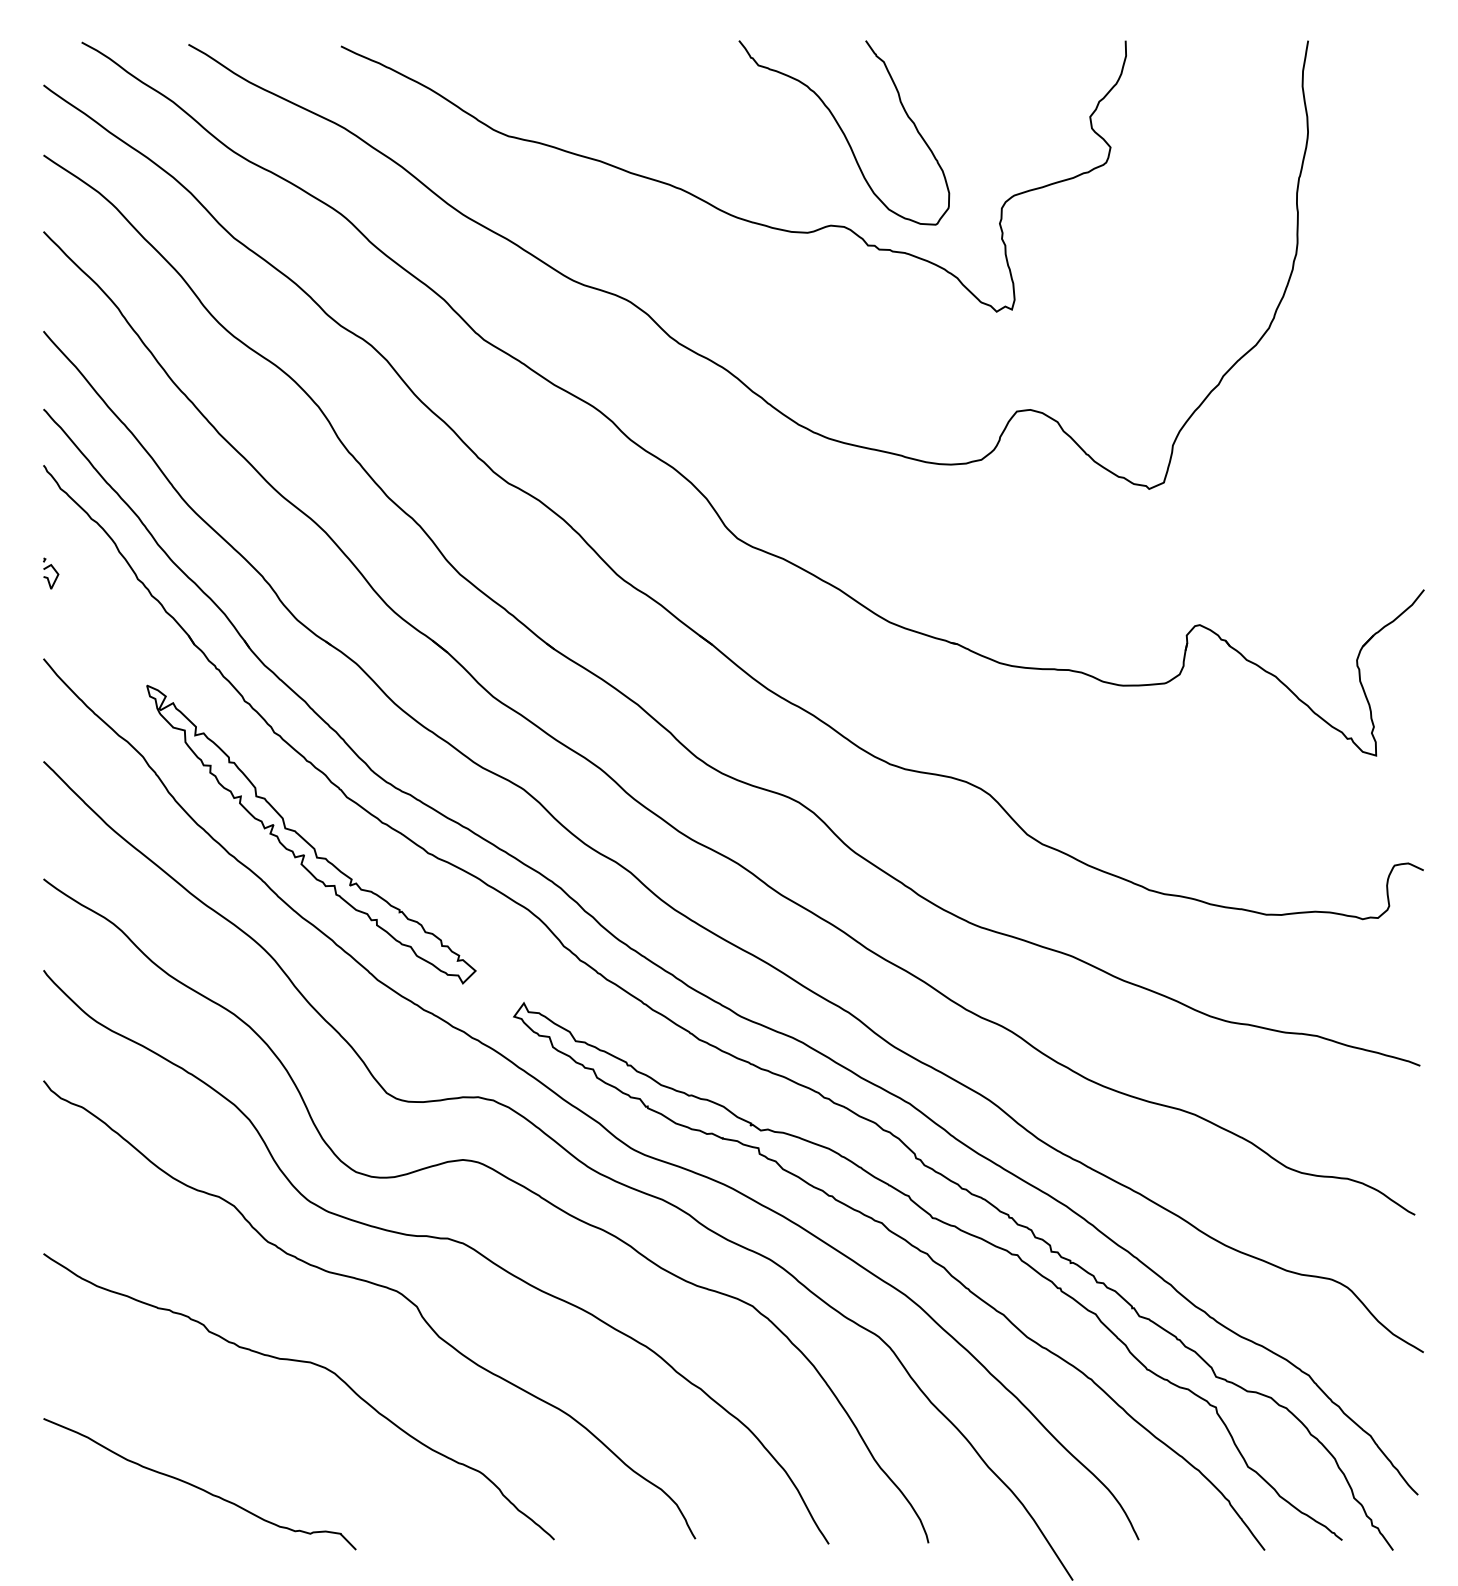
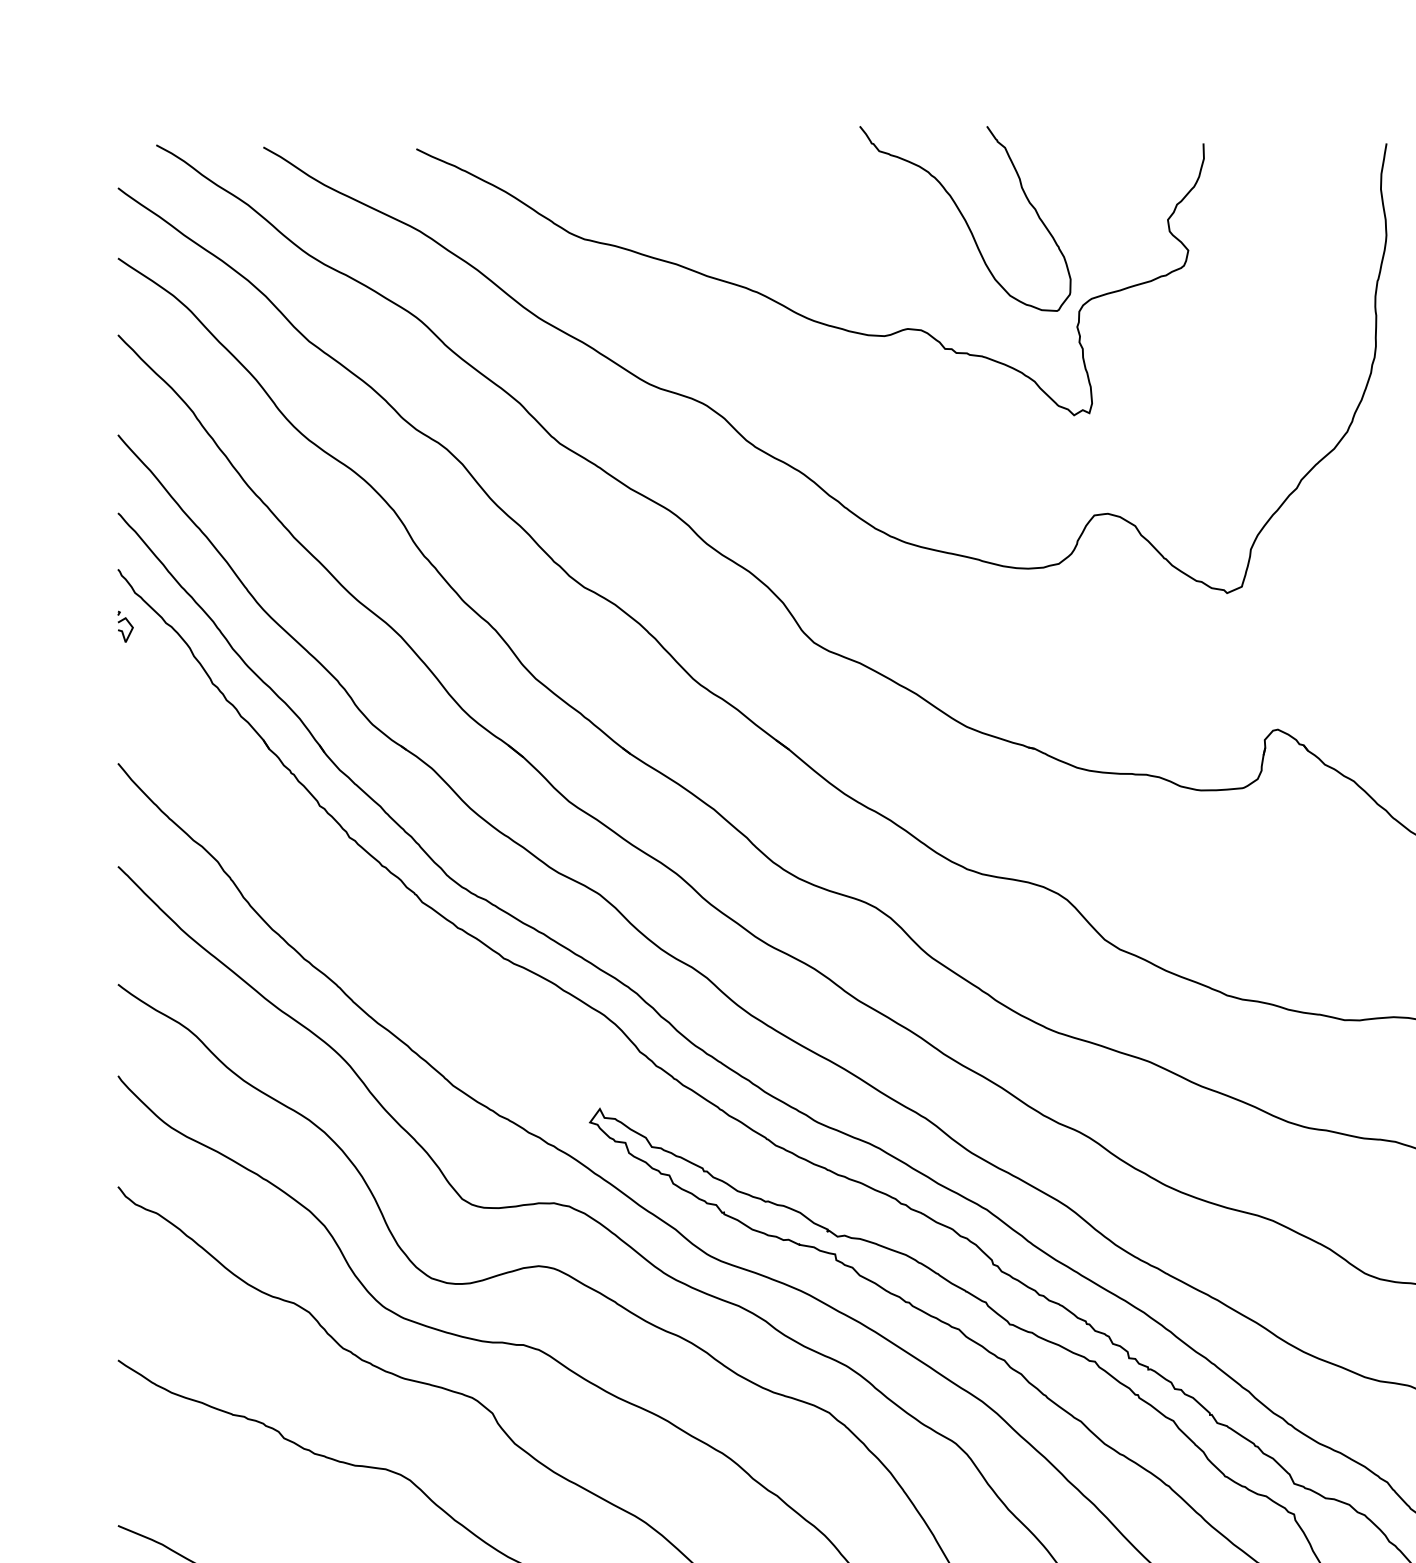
curve: (844, 132) -> (965, 218), moved
part: (51, 573) -> (126, 626), moved
part: (305, 839) -> (380, 944), removed

